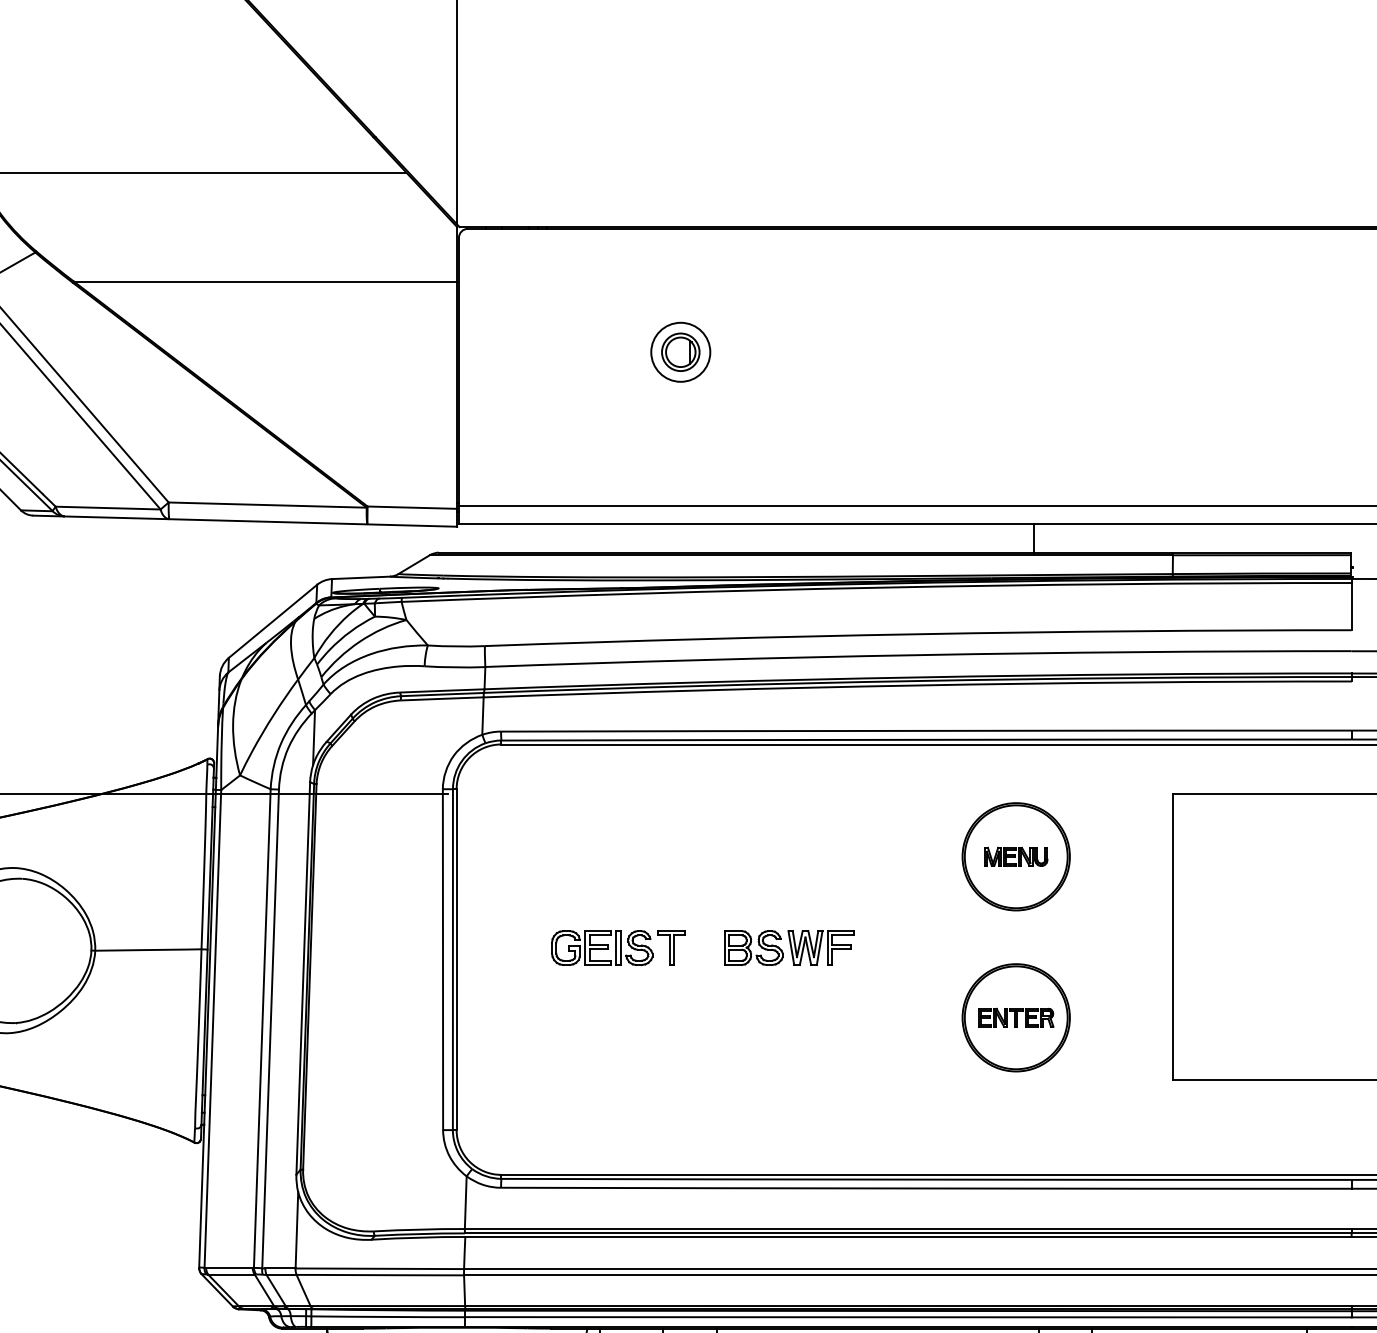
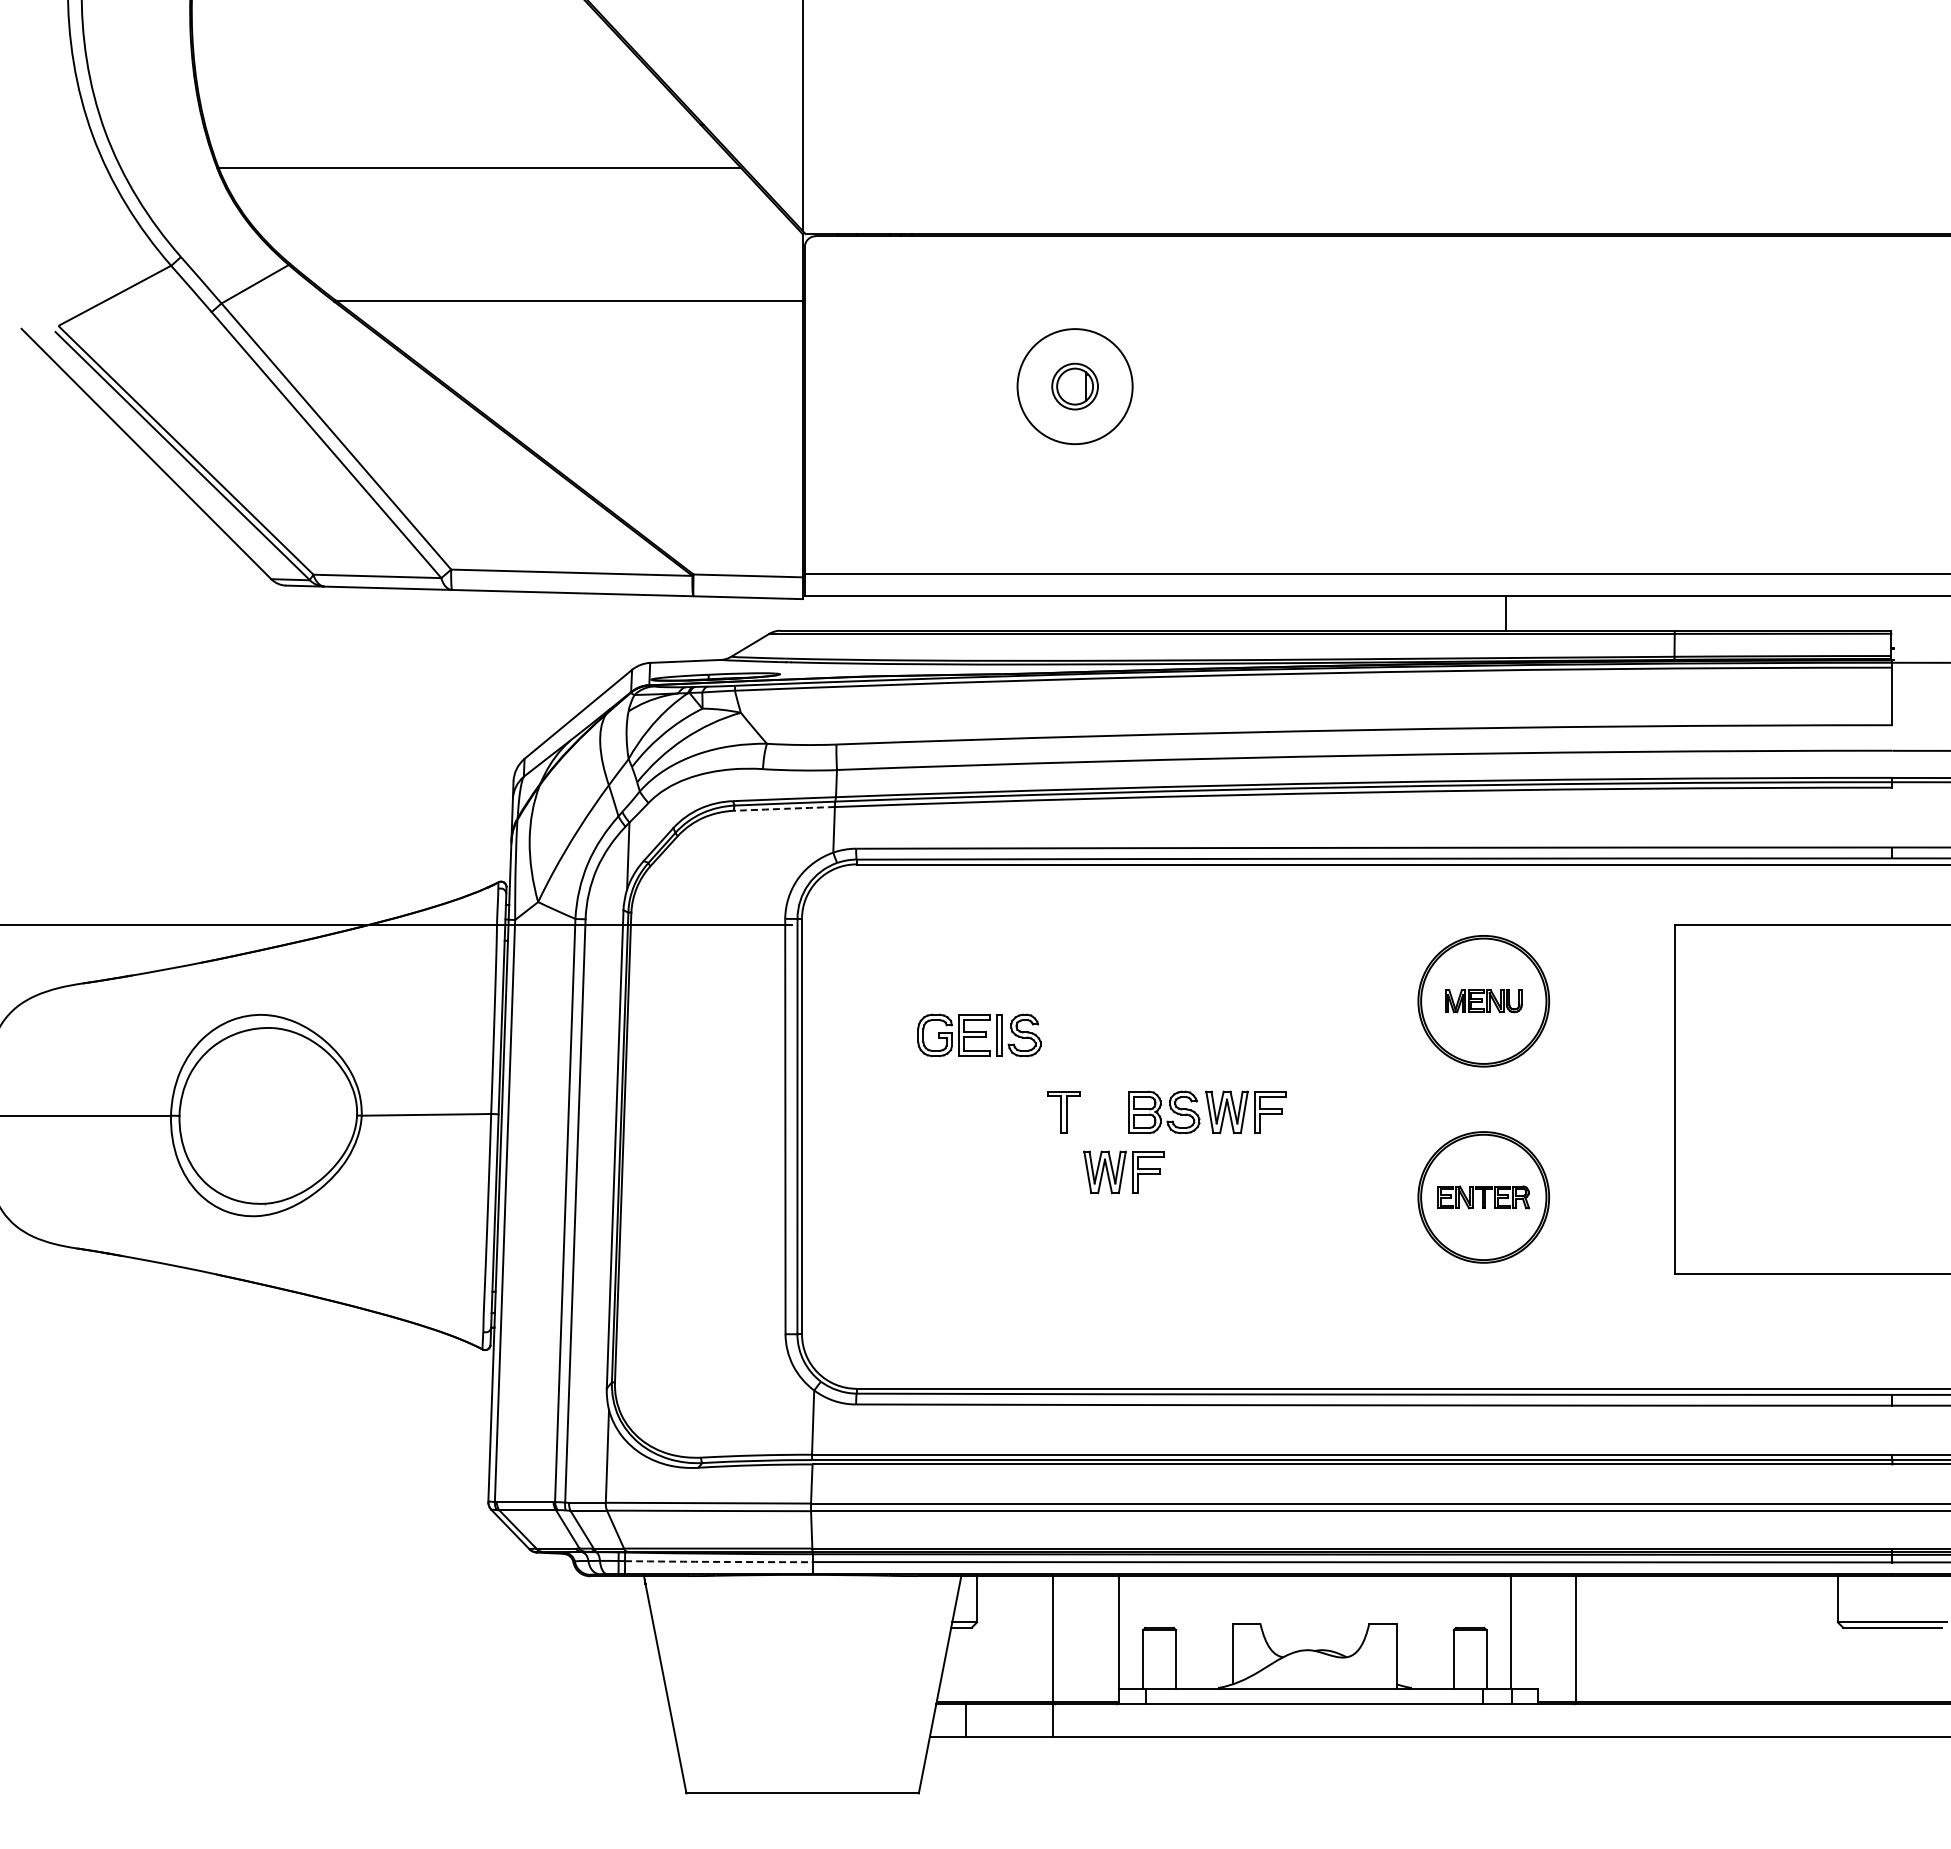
circle: (681, 352) -> (1075, 386), size x1.6
arc: (442, 698) -> (784, 808), solid -> dashed
part: (602, 948) -> (979, 1035), moved
part: (720, 997) -> (1123, 1172), added
arc: (388, 1316) -> (718, 1561), solid -> dashed

